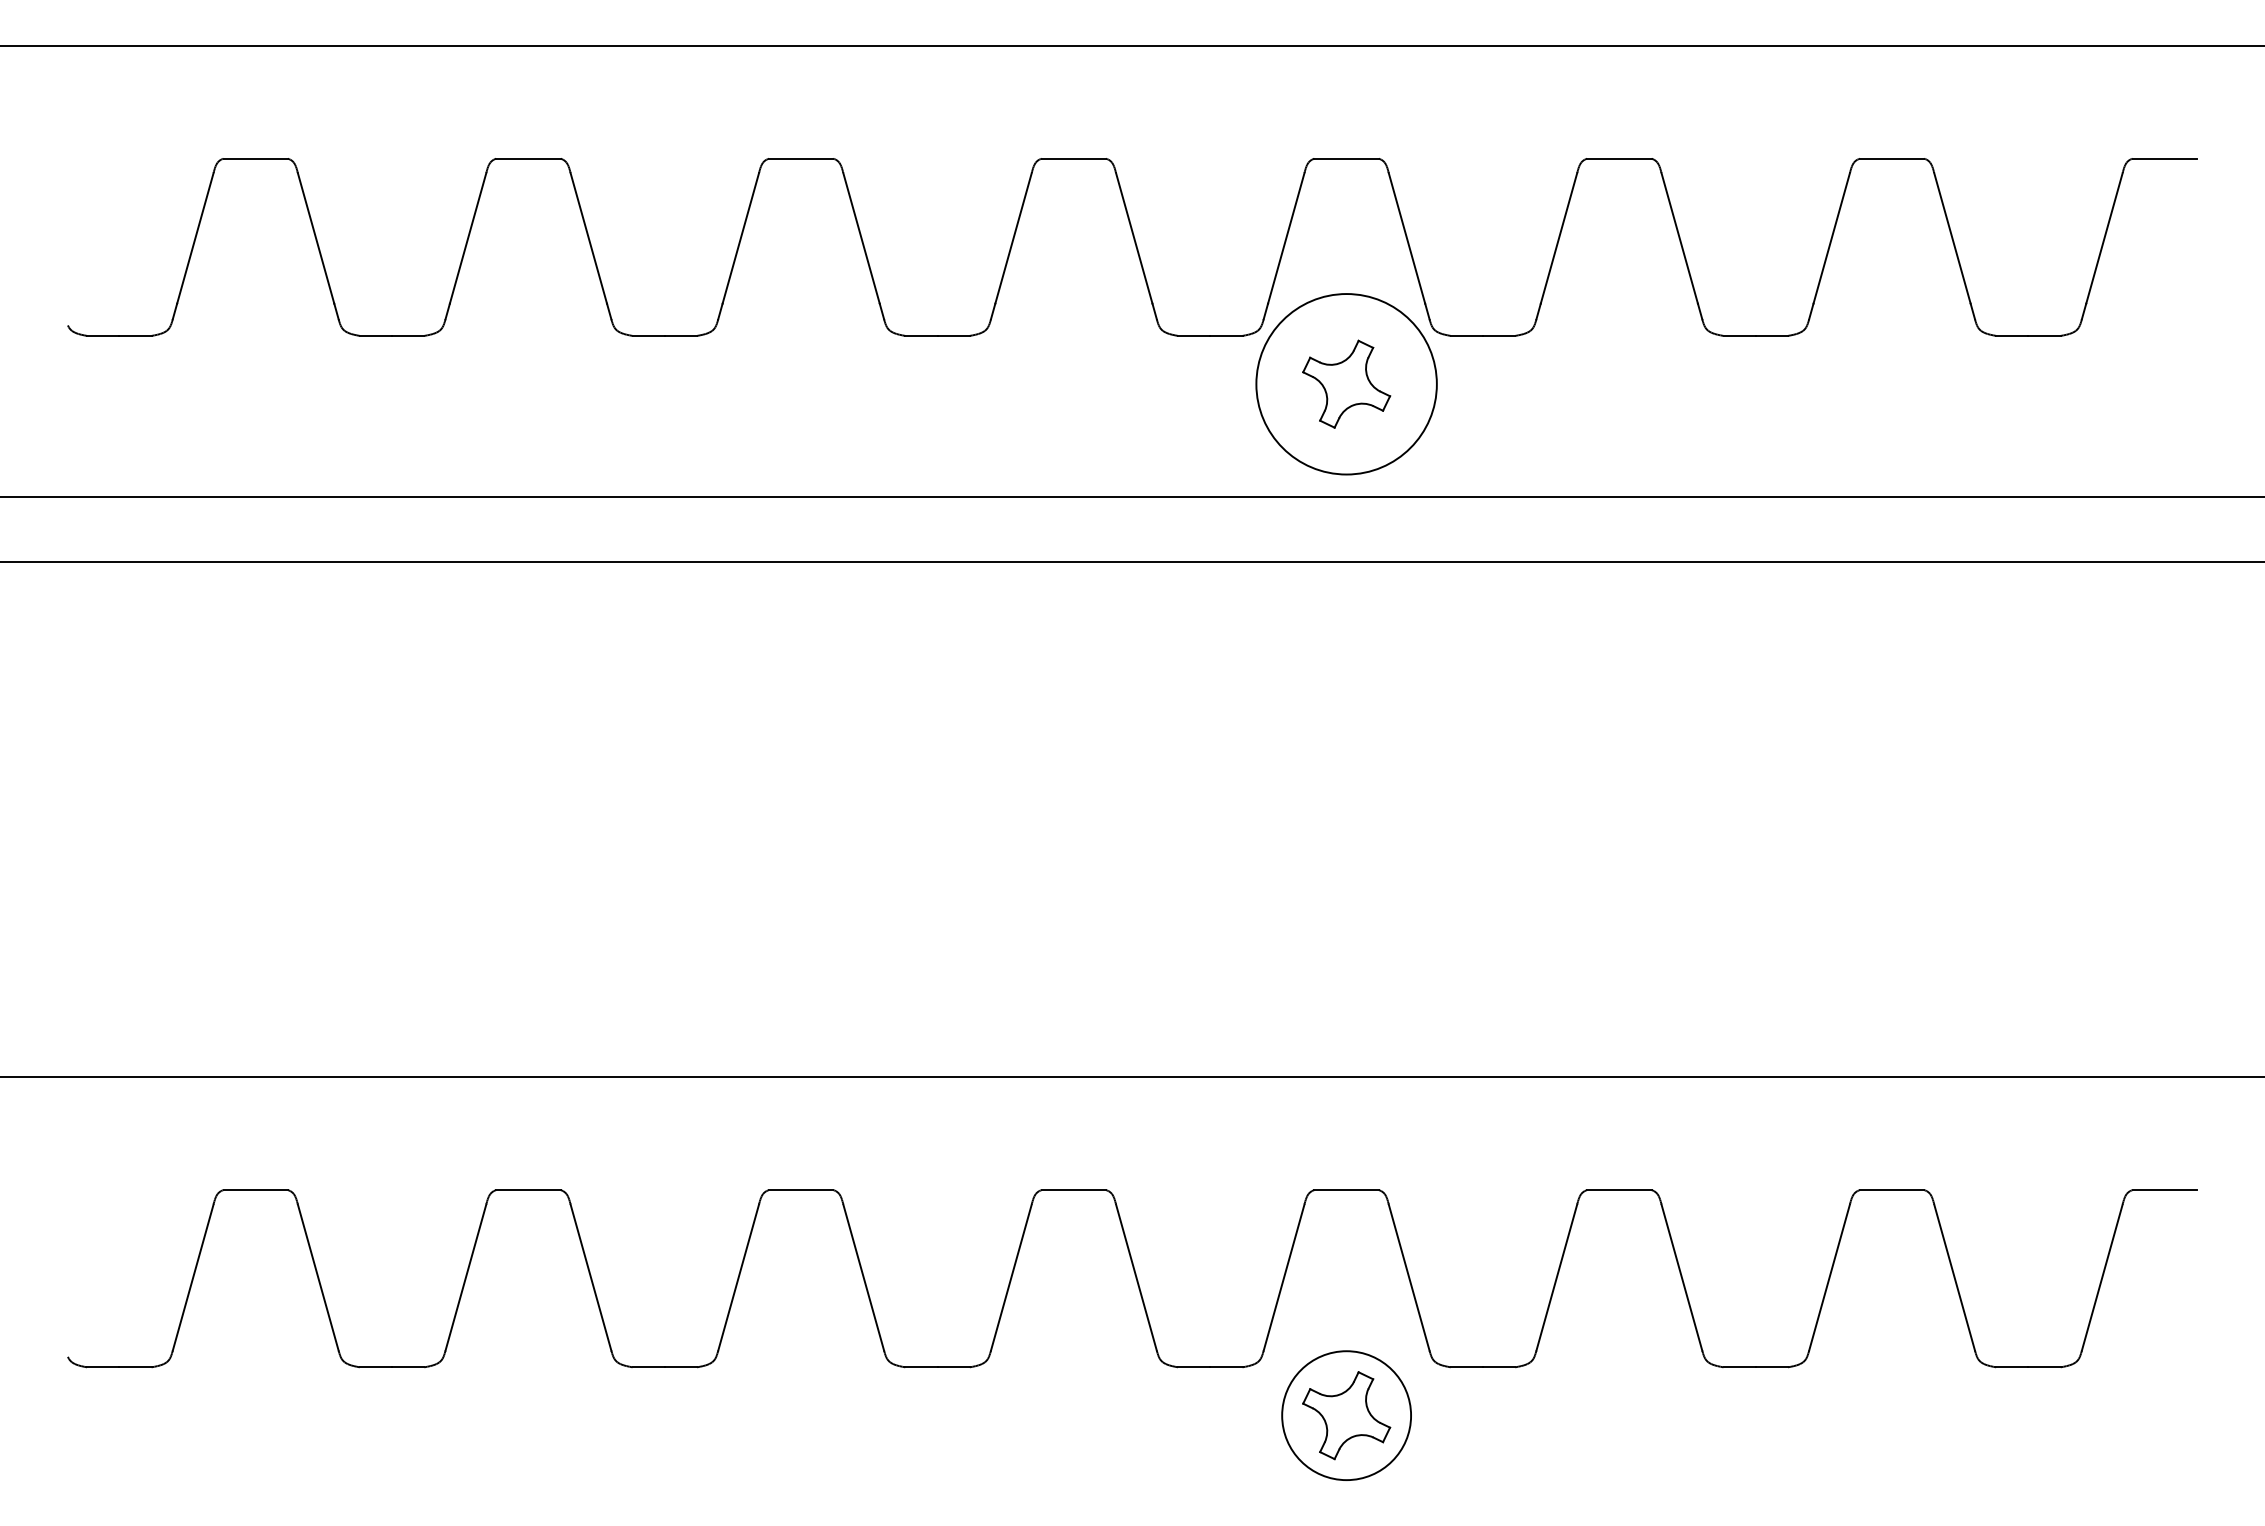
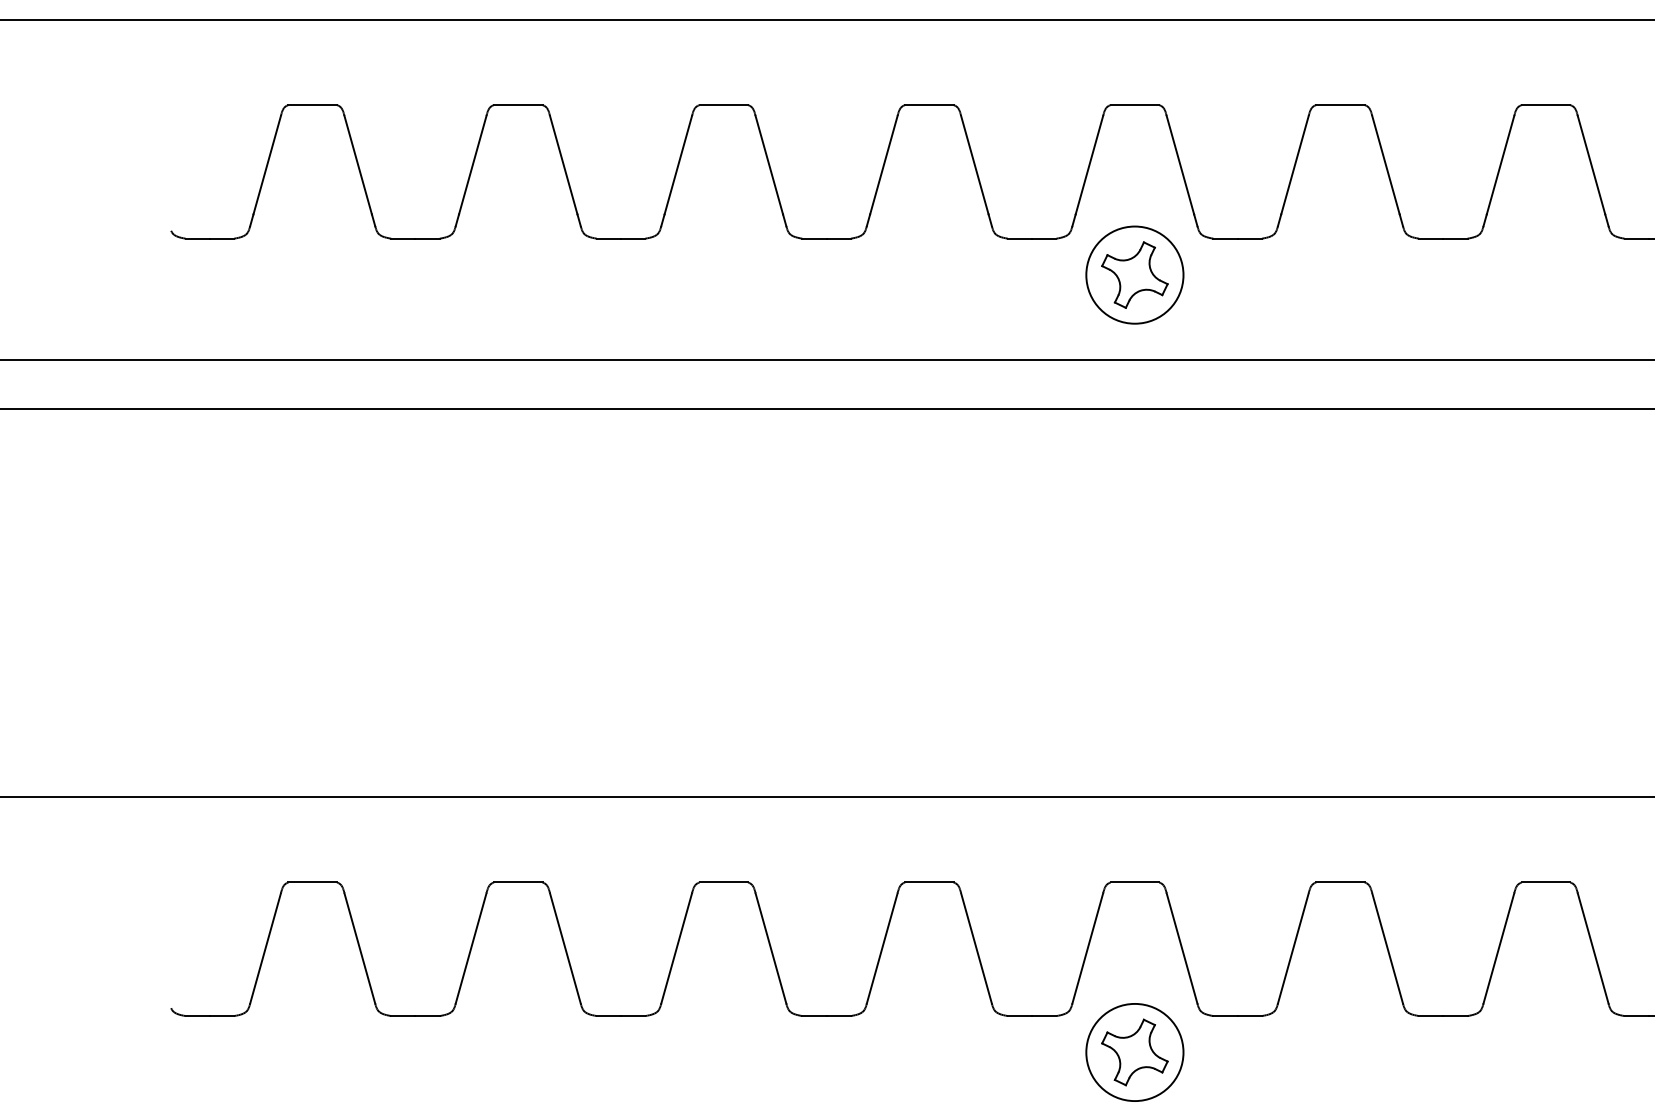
circle: (1346, 383) -> (1134, 274), size x0.71

